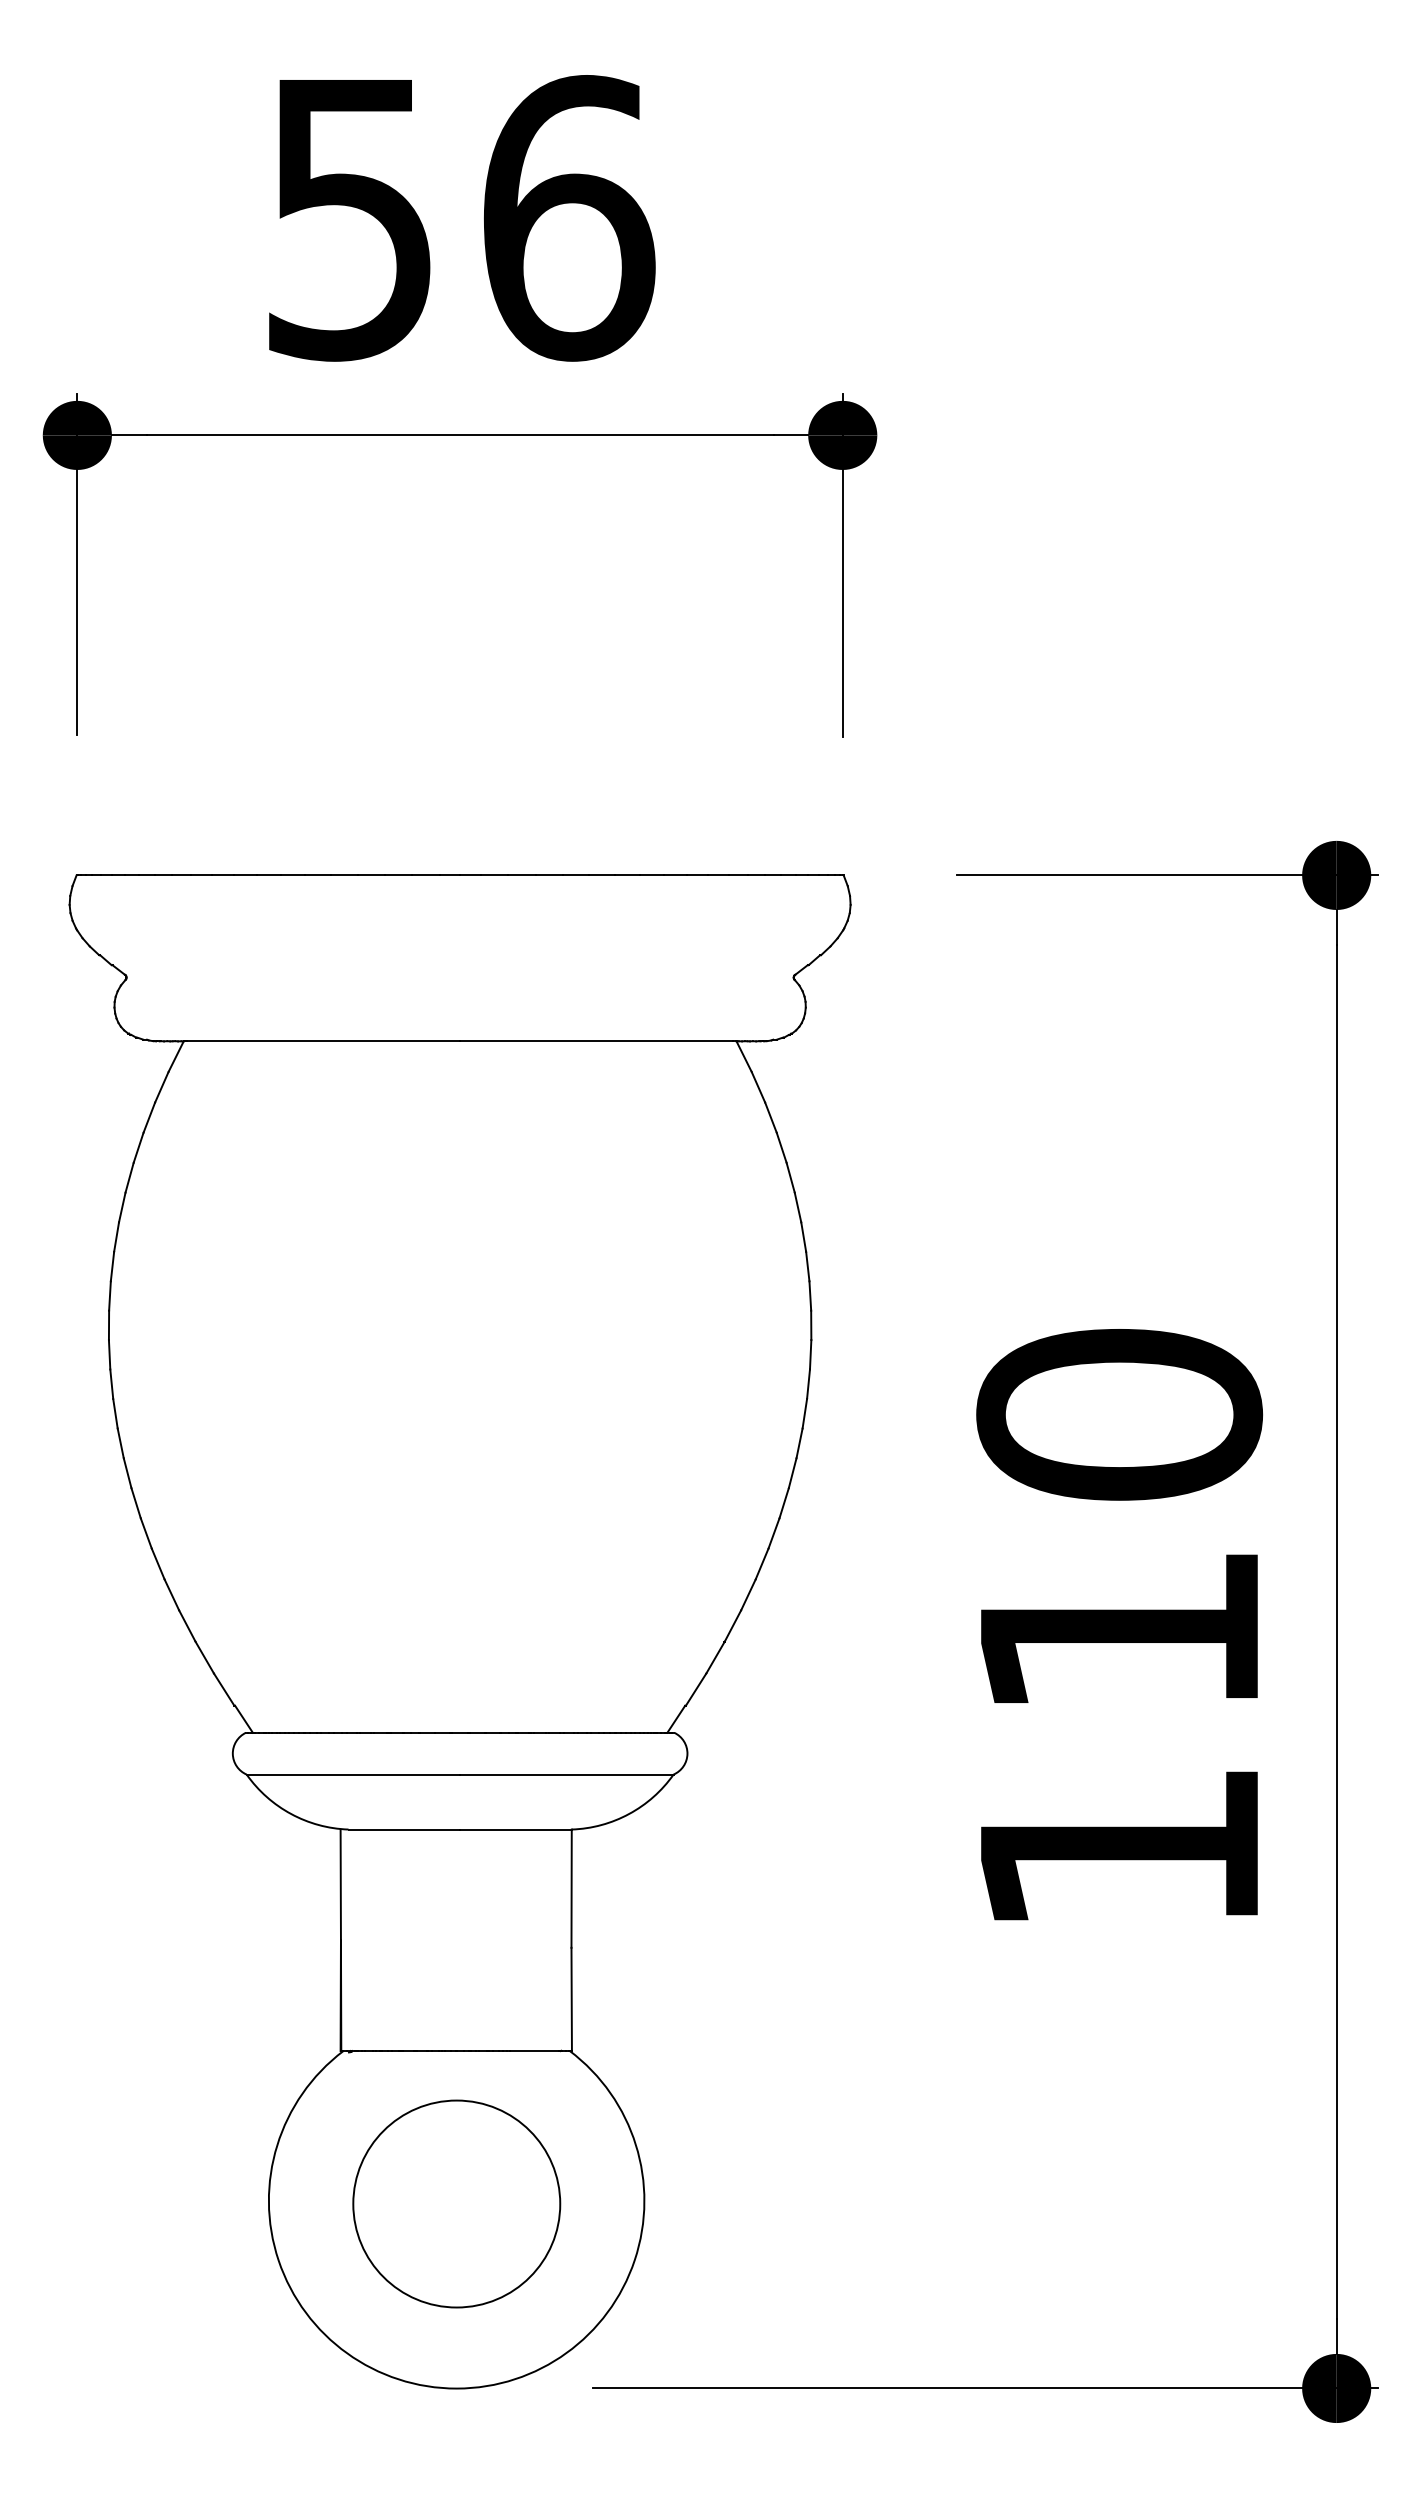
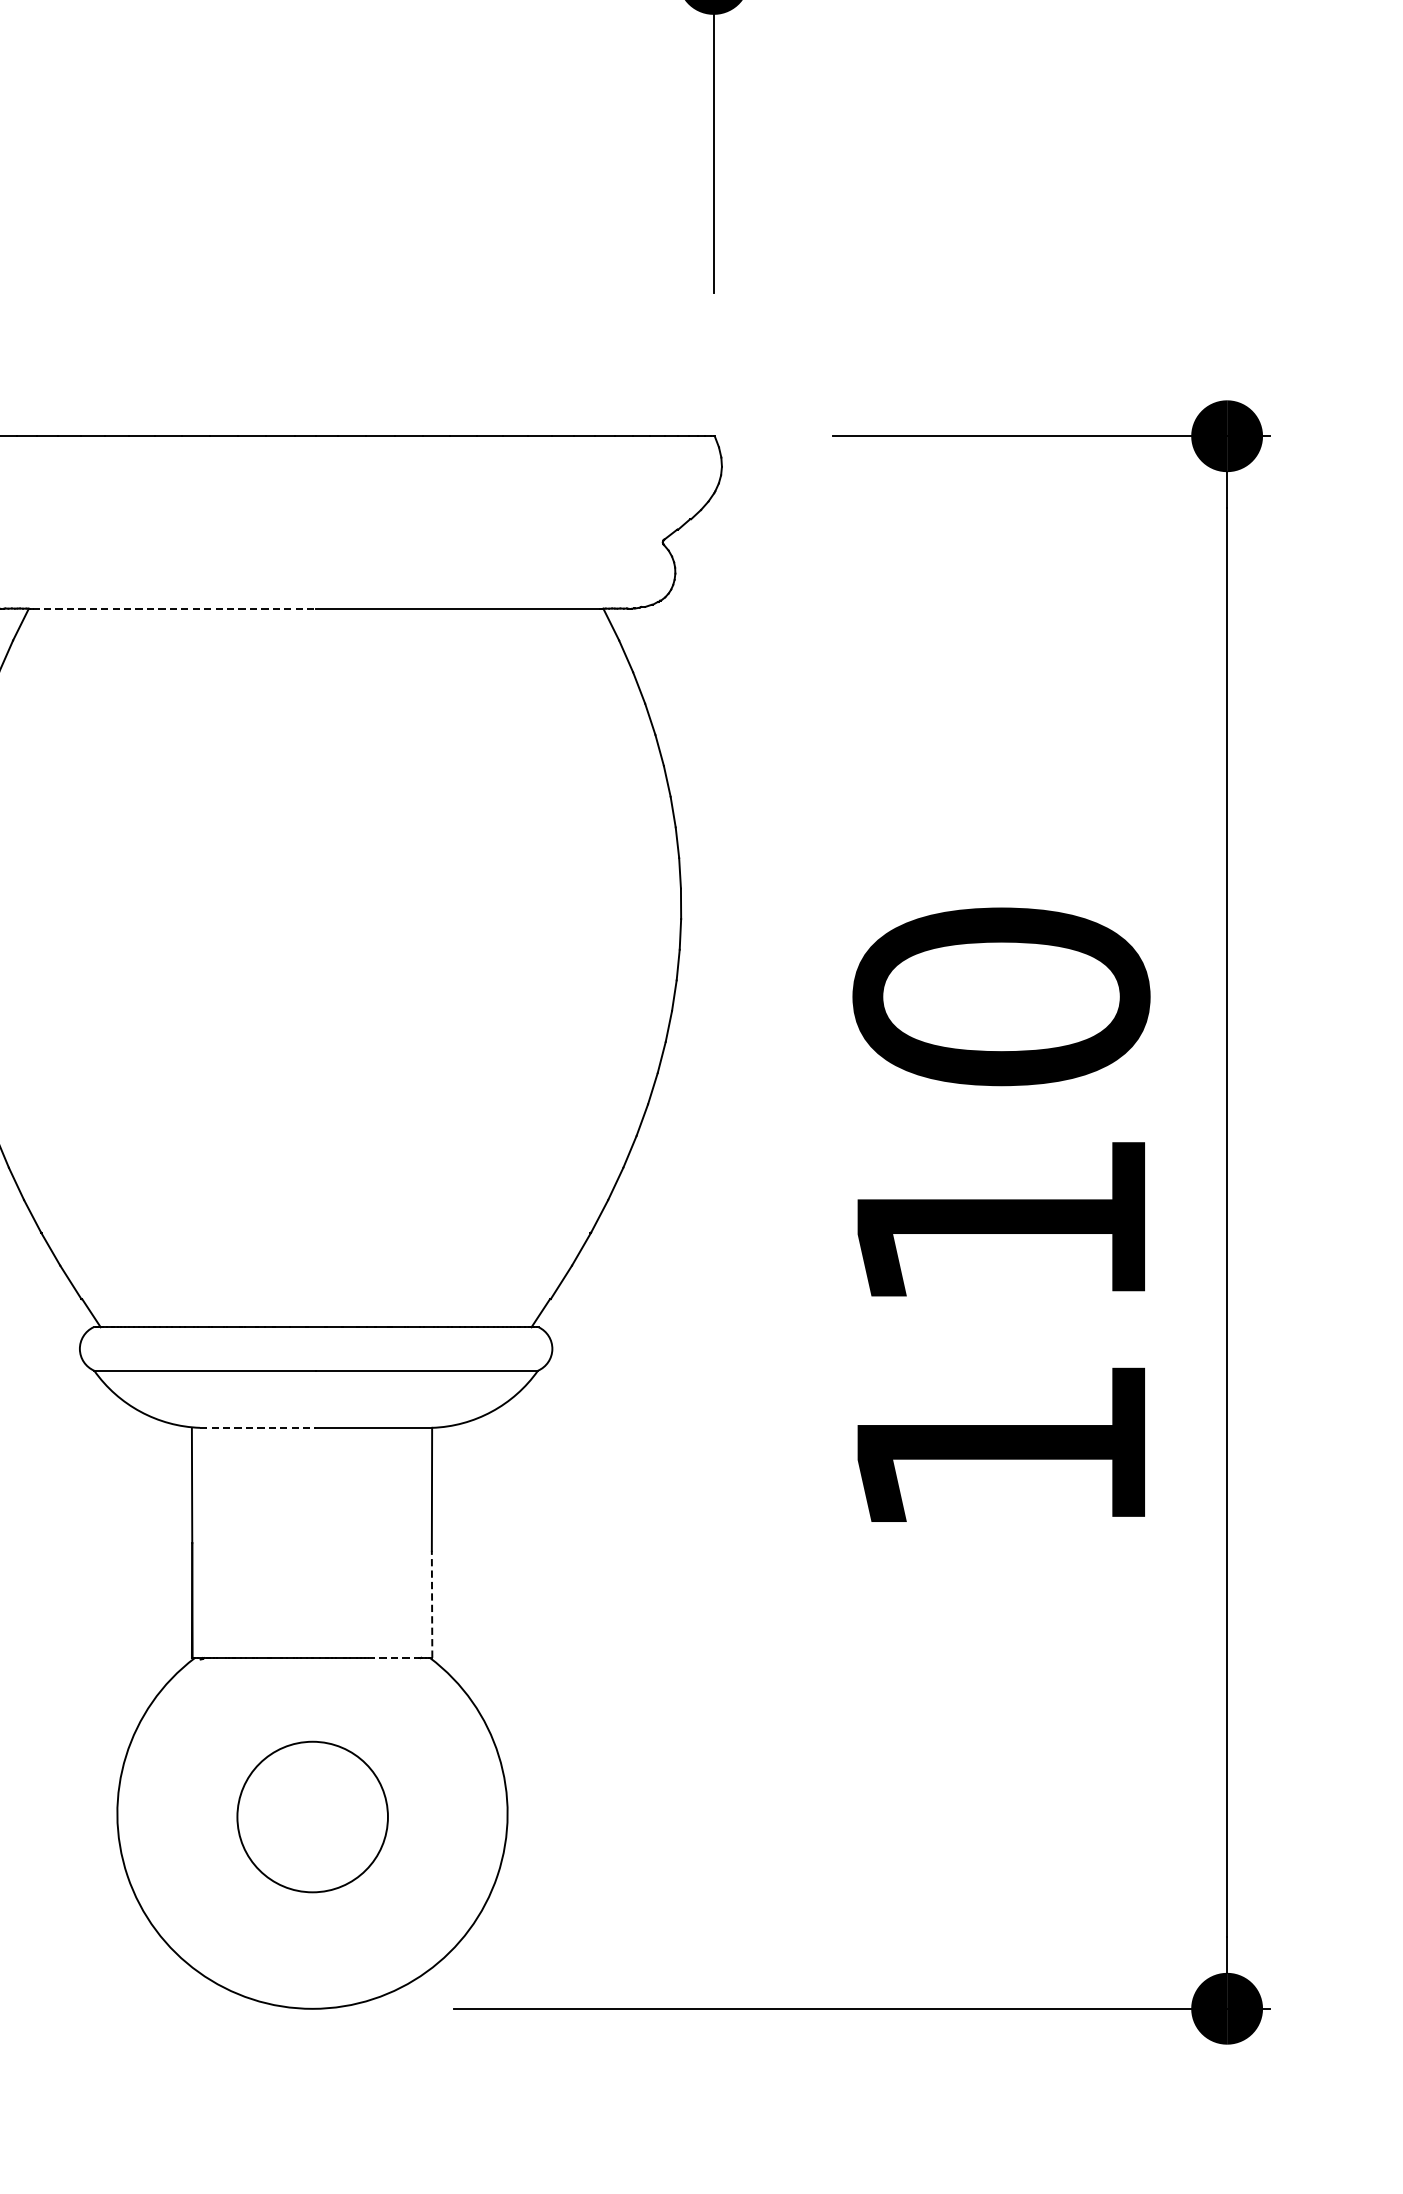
line: (324, 1041) -> (175, 608), solid -> dashed
line: (404, 1829) -> (258, 1427), solid -> dashed
line: (571, 1998) -> (431, 1603), solid -> dashed
line: (535, 2051) -> (394, 1658), solid -> dashed
circle: (456, 2203) -> (312, 1816), size x0.7

